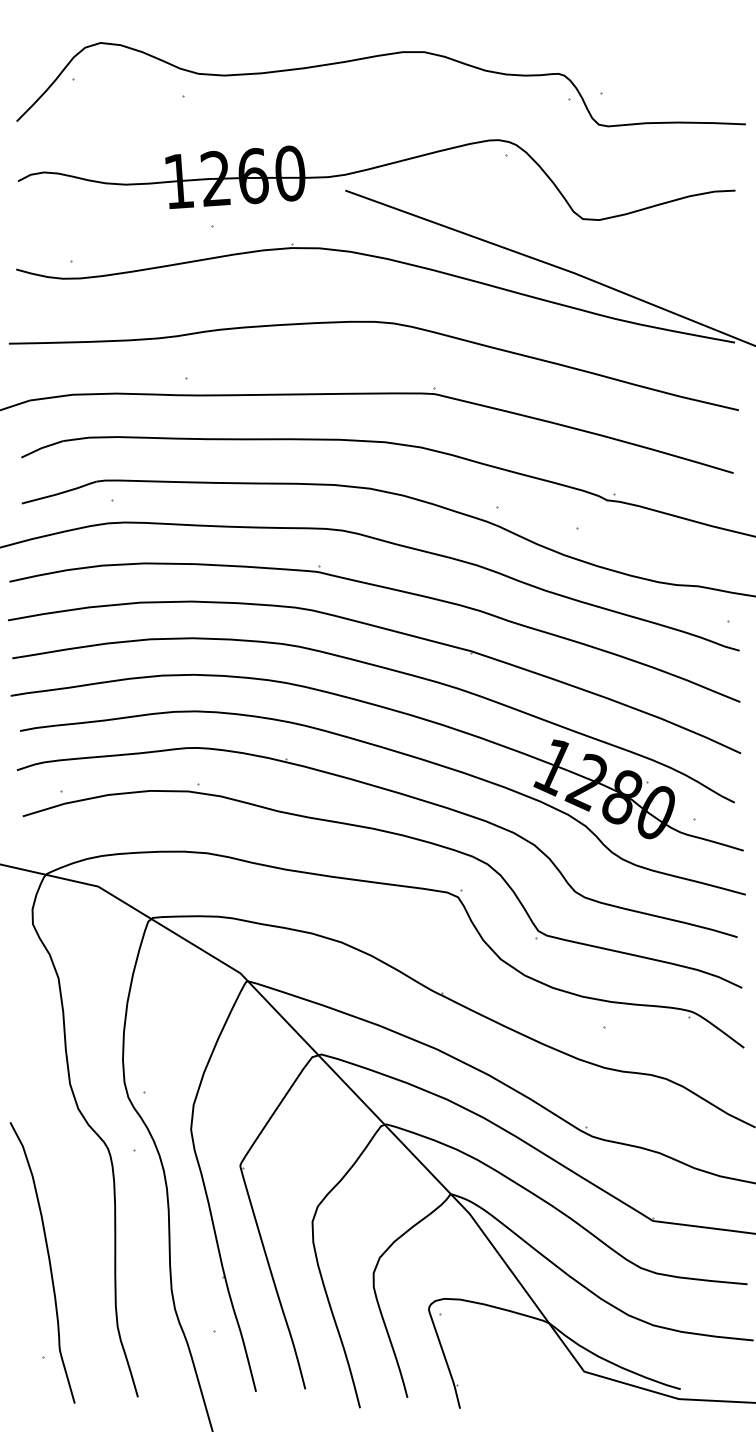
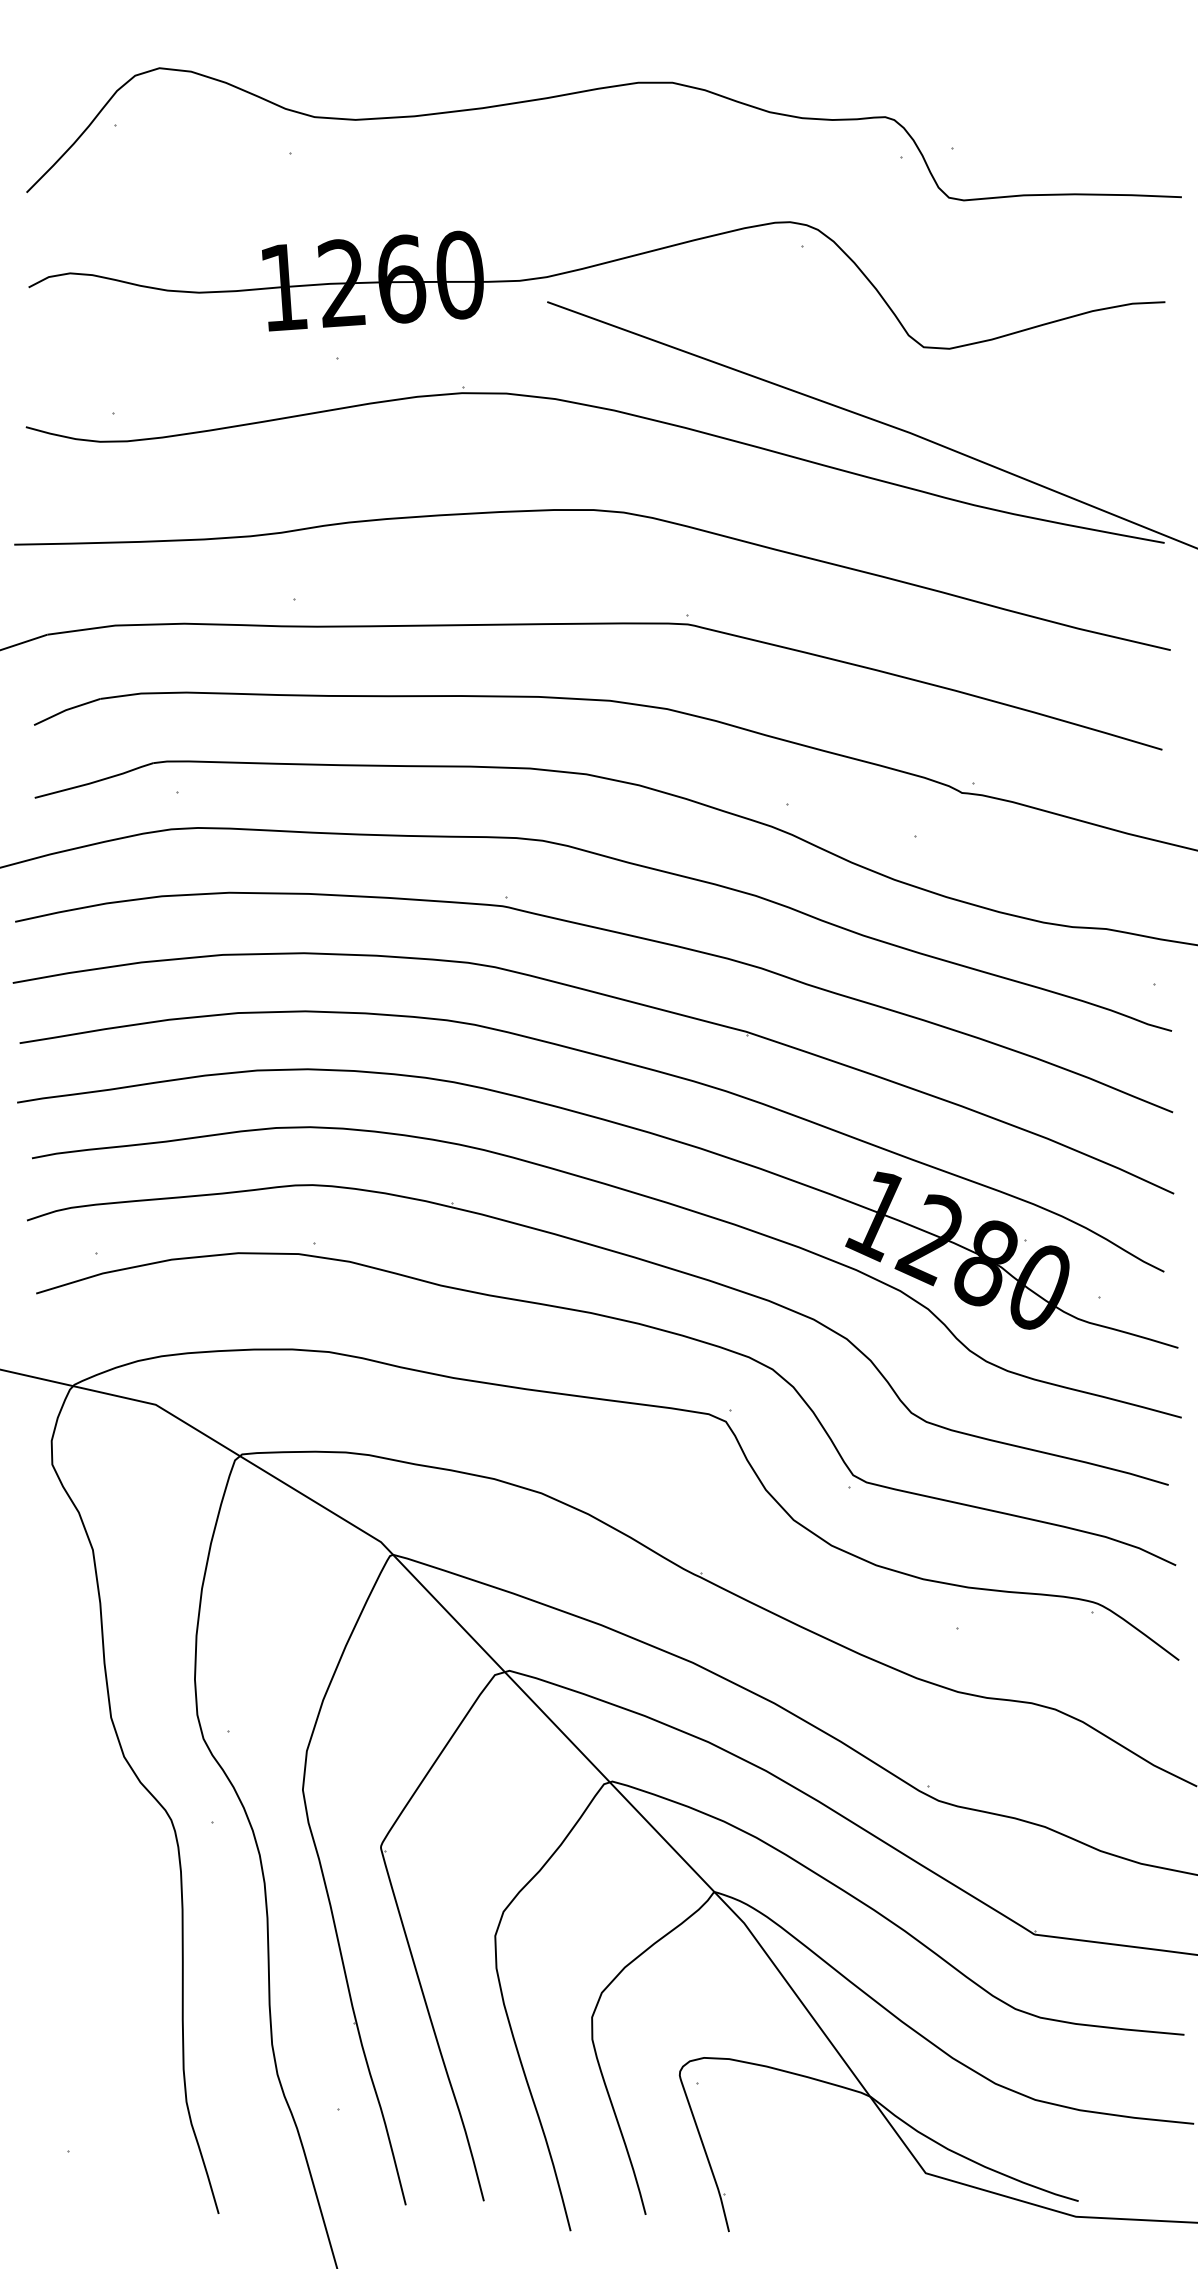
curve: (48, 1261) -> (76, 1998), removed

